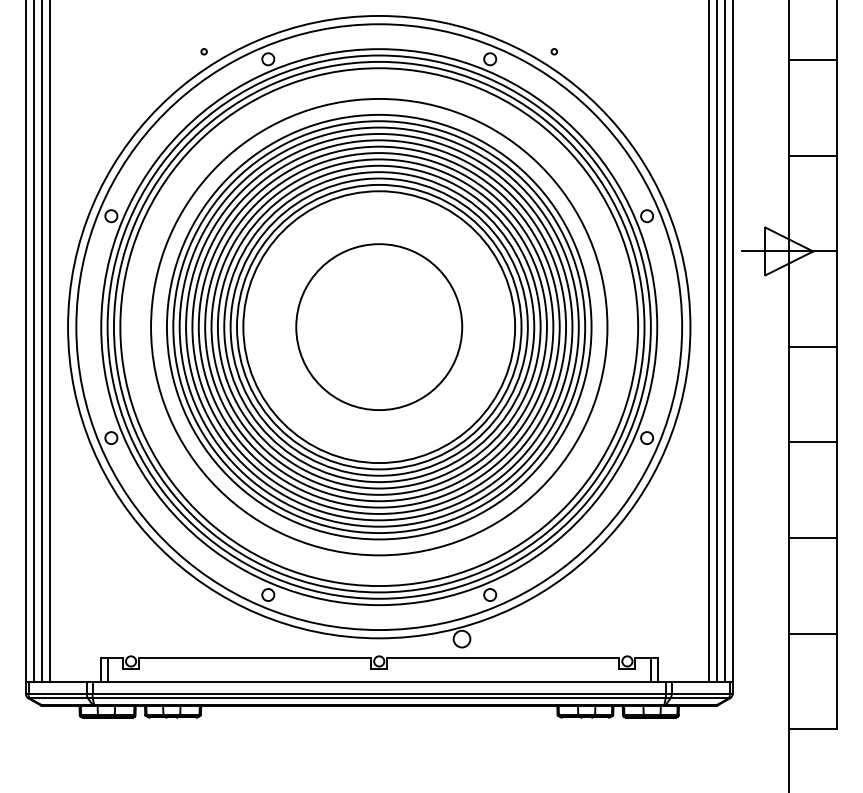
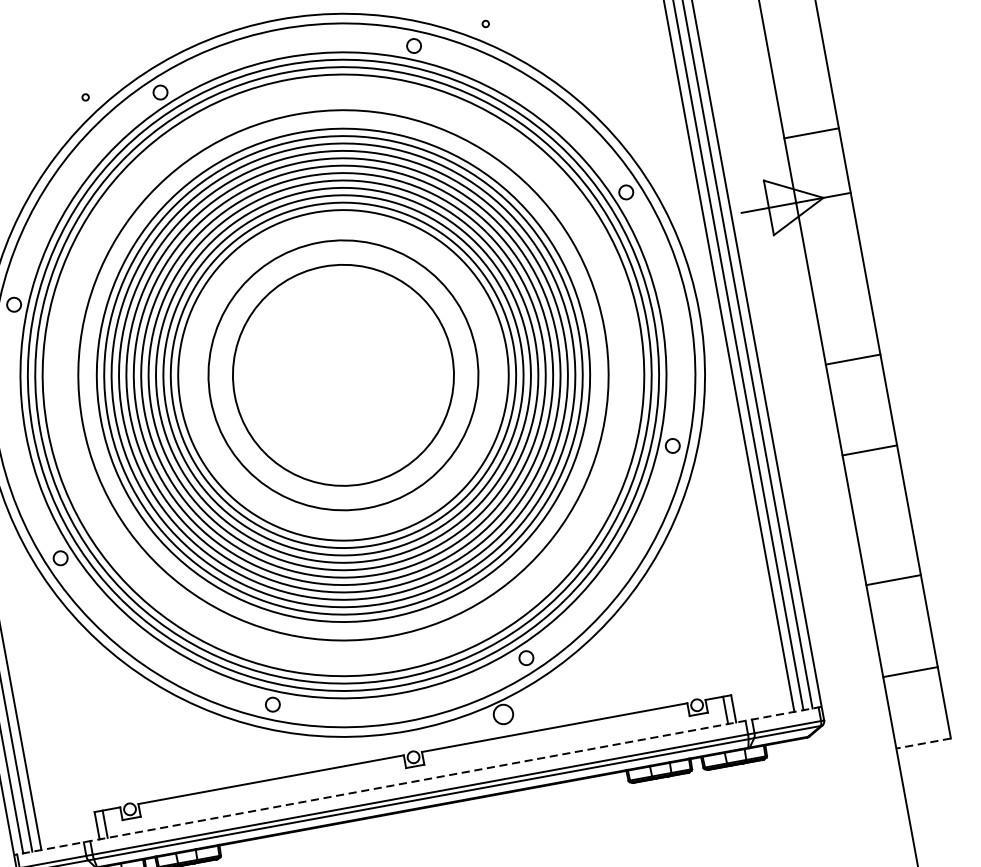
line: (813, 155) -> (811, 132), moved
circle: (379, 327) -> (343, 375), size x0.7
circle: (379, 327) -> (343, 375), size x1.4
line: (813, 346) -> (853, 358), moved
line: (813, 442) -> (870, 450), moved
line: (813, 538) -> (894, 580), moved
line: (813, 633) -> (910, 672), moved
line: (378, 682) -> (417, 781), solid -> dashed
line: (813, 729) -> (924, 744), solid -> dashed

